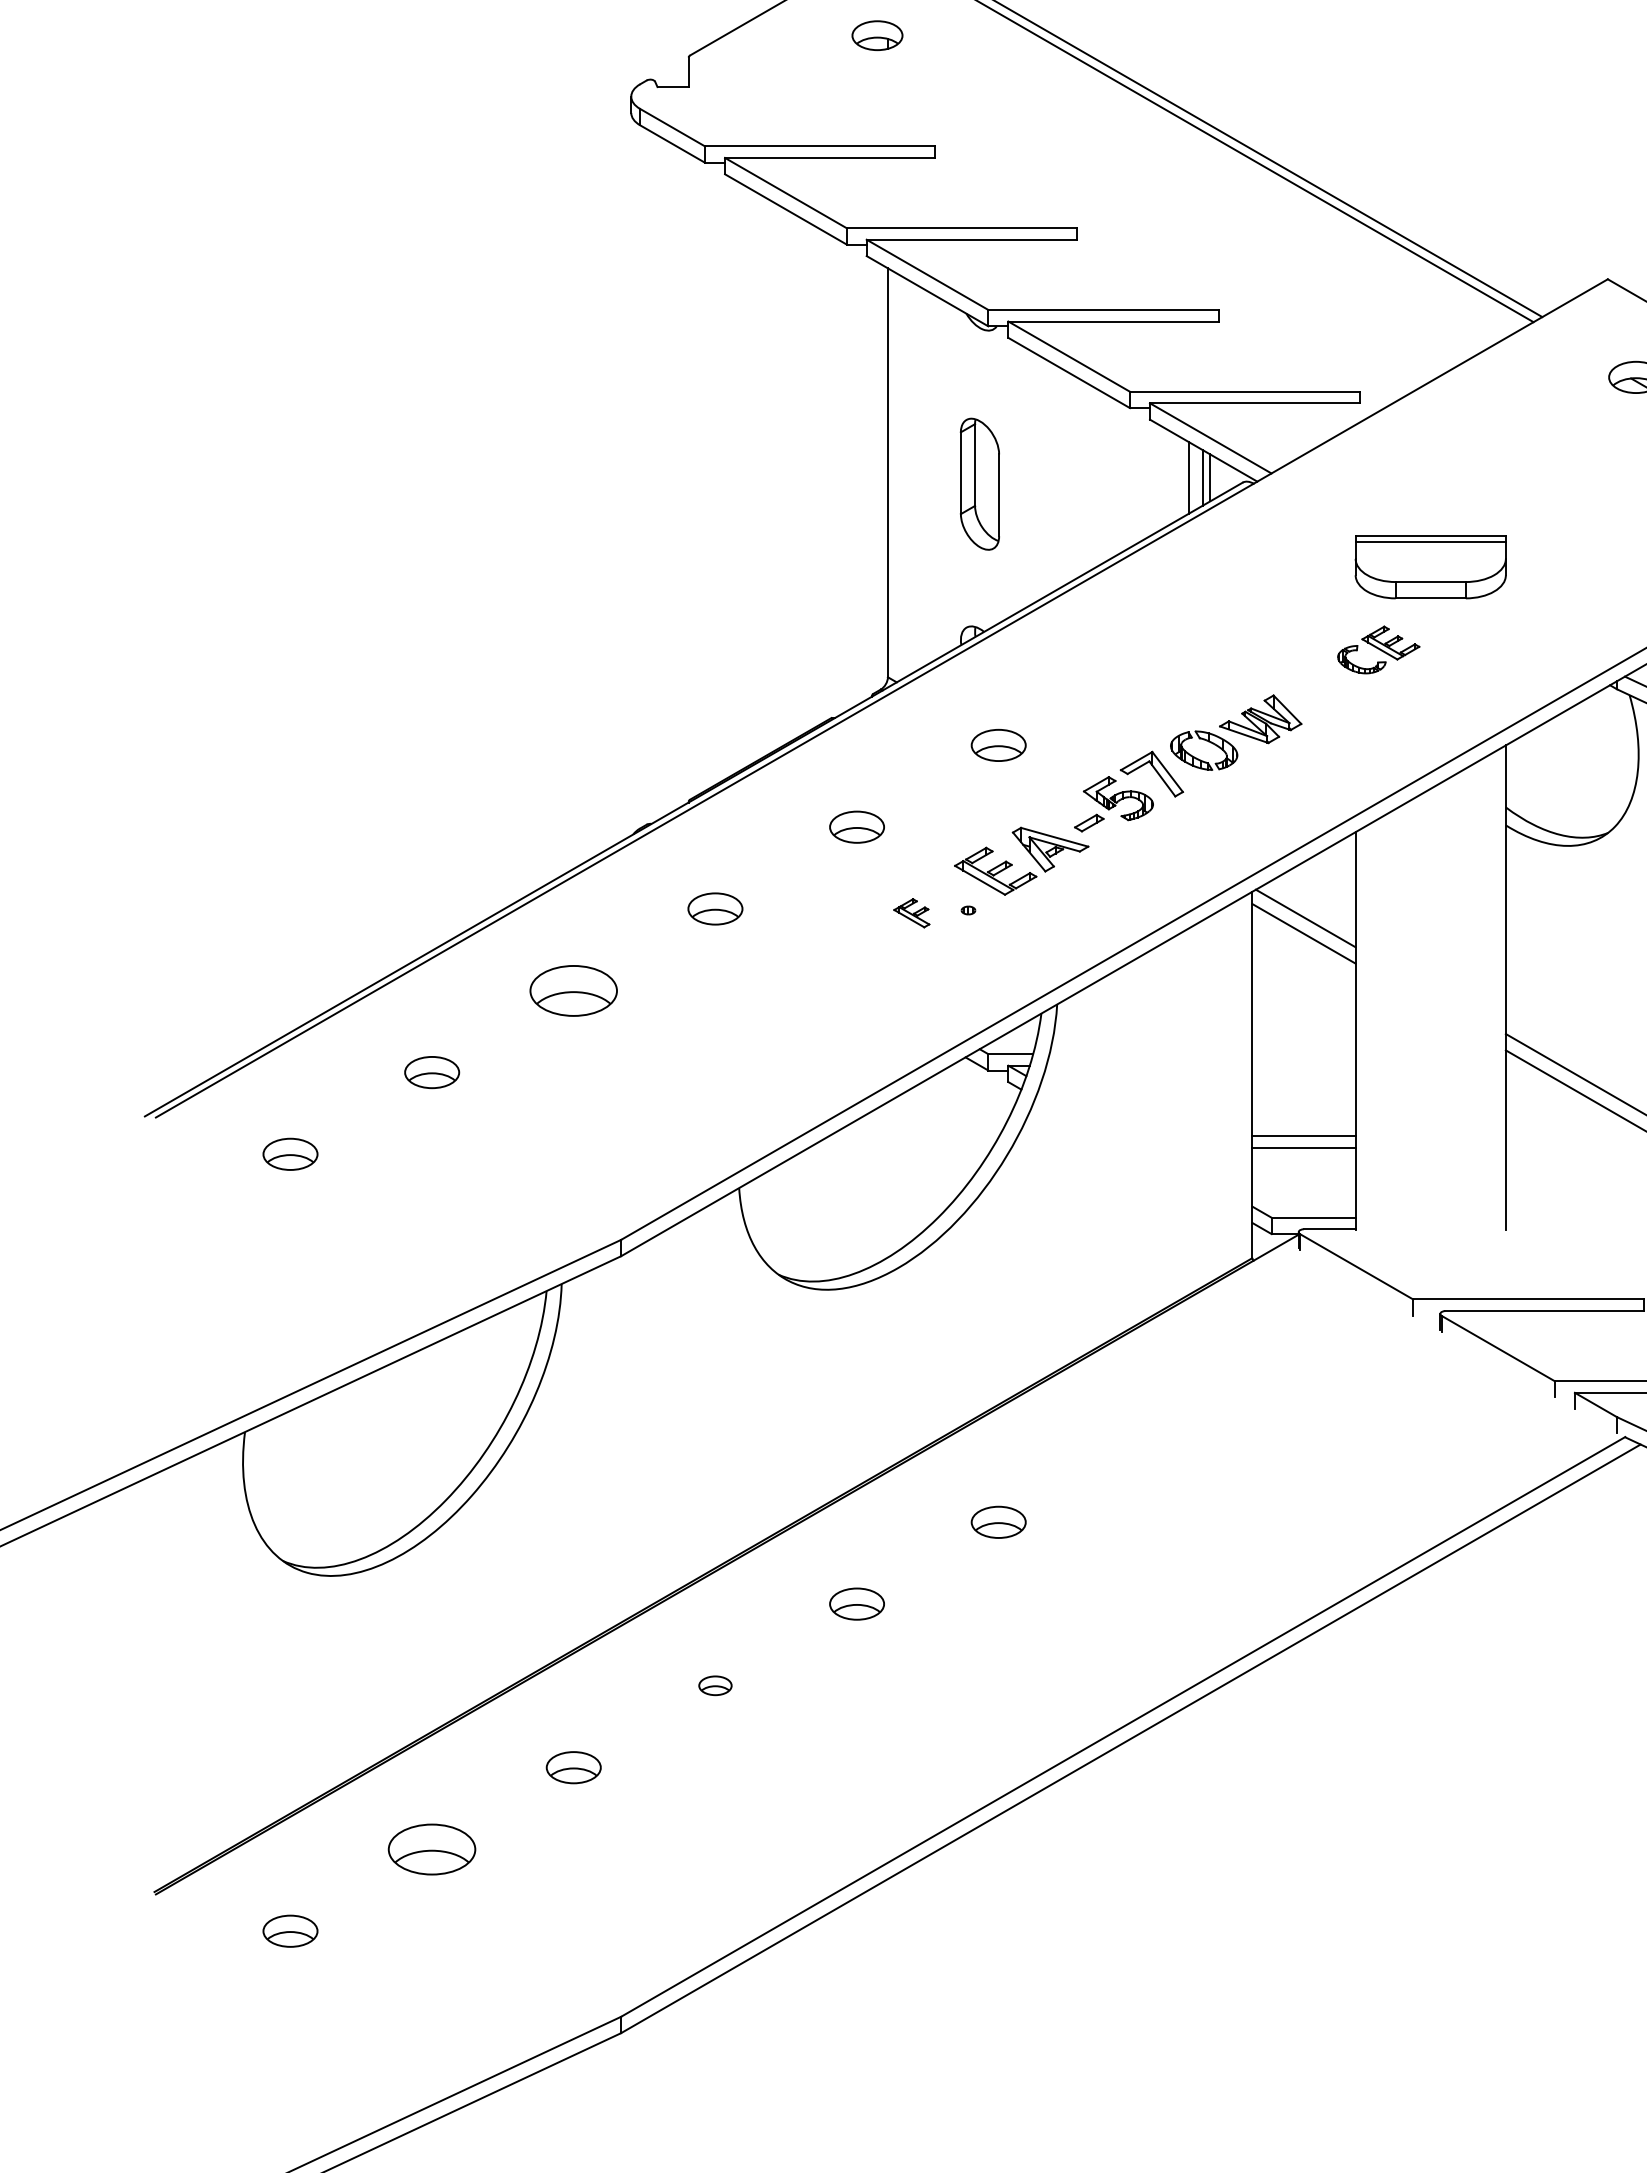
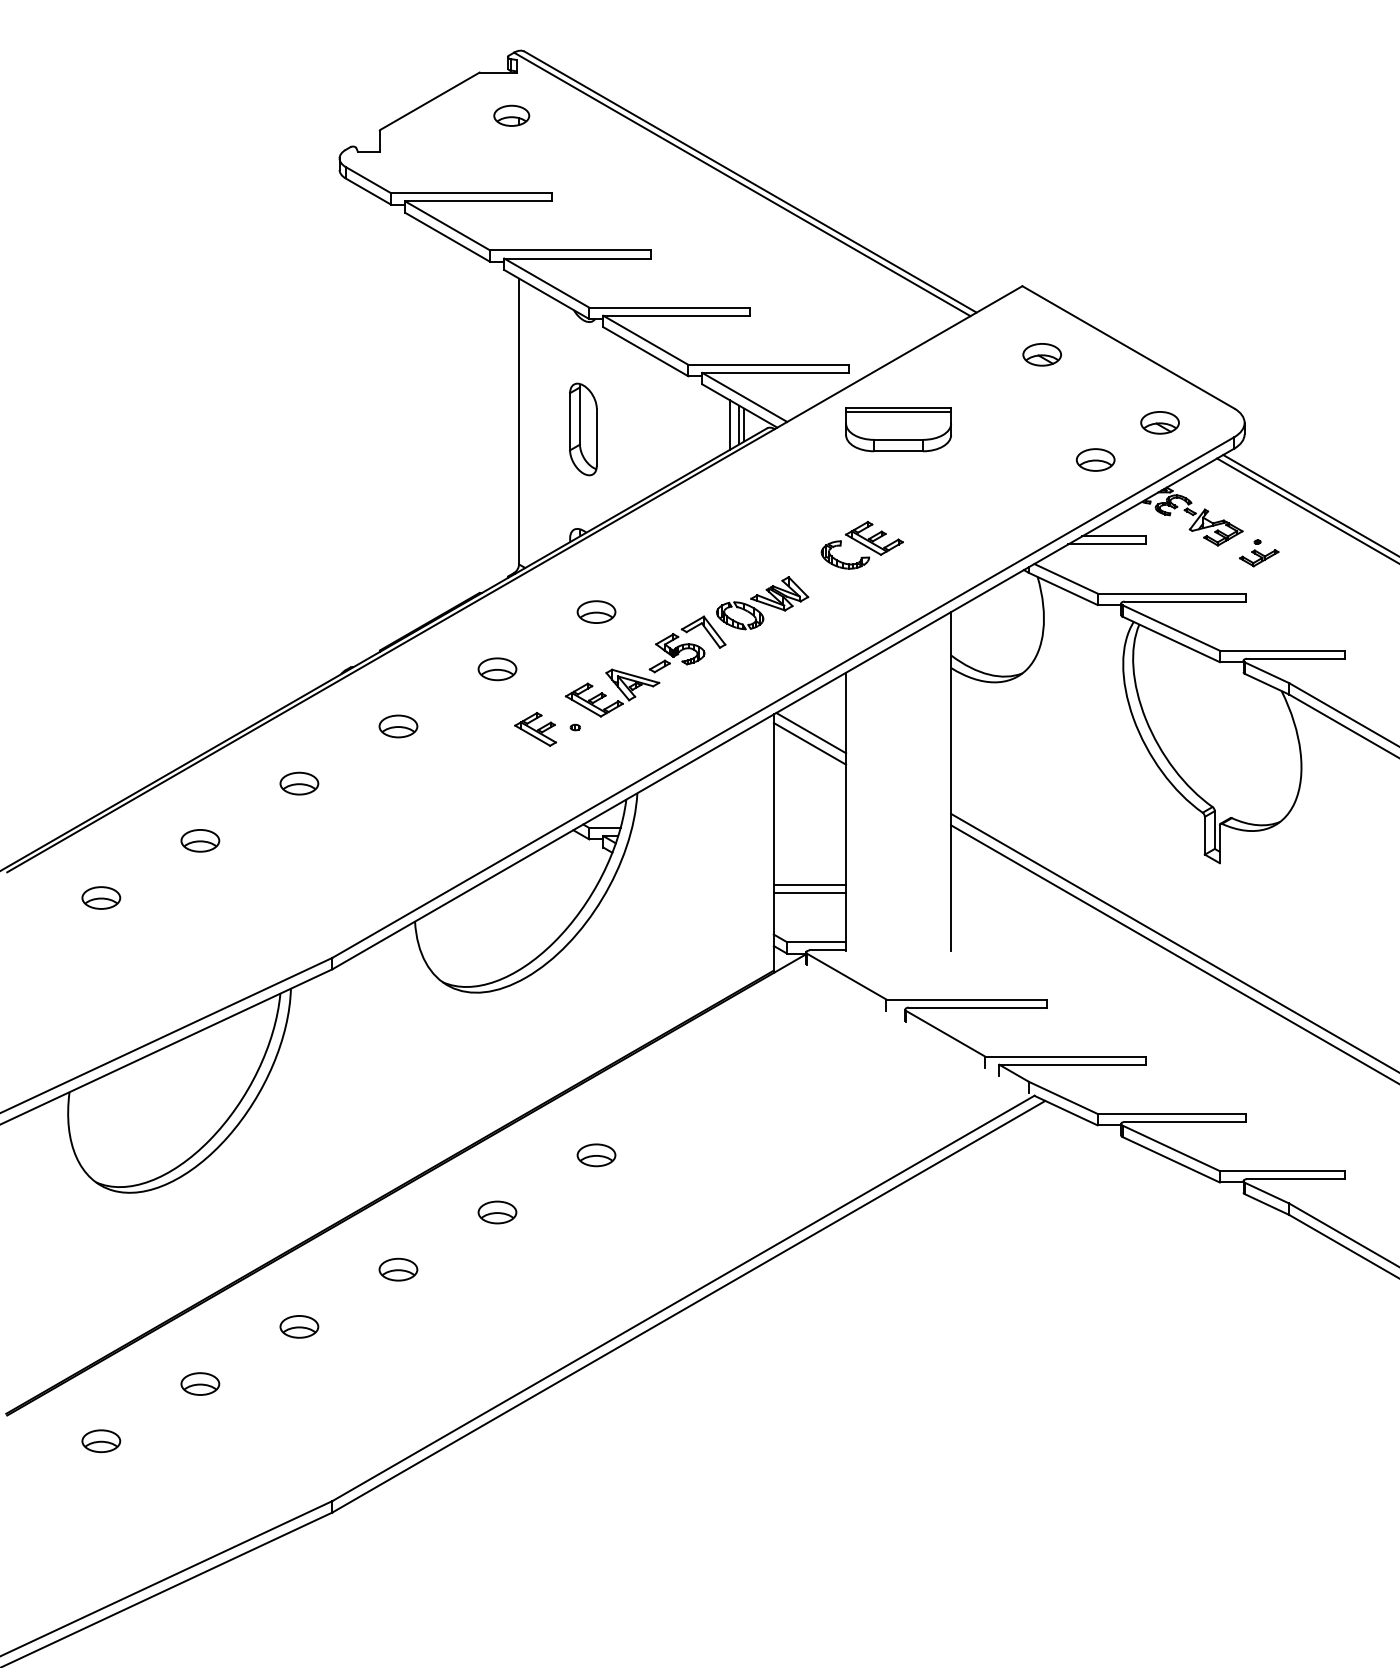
part: (1430, 567) -> (898, 429), moved
part: (1377, 650) -> (861, 545), size x1.43
part: (911, 913) -> (535, 729), size x1.67
part: (573, 990) -> (299, 783), size x0.62
part: (715, 1685) -> (398, 1269), size x1.67
part: (432, 1848) -> (200, 1383), size x0.62

